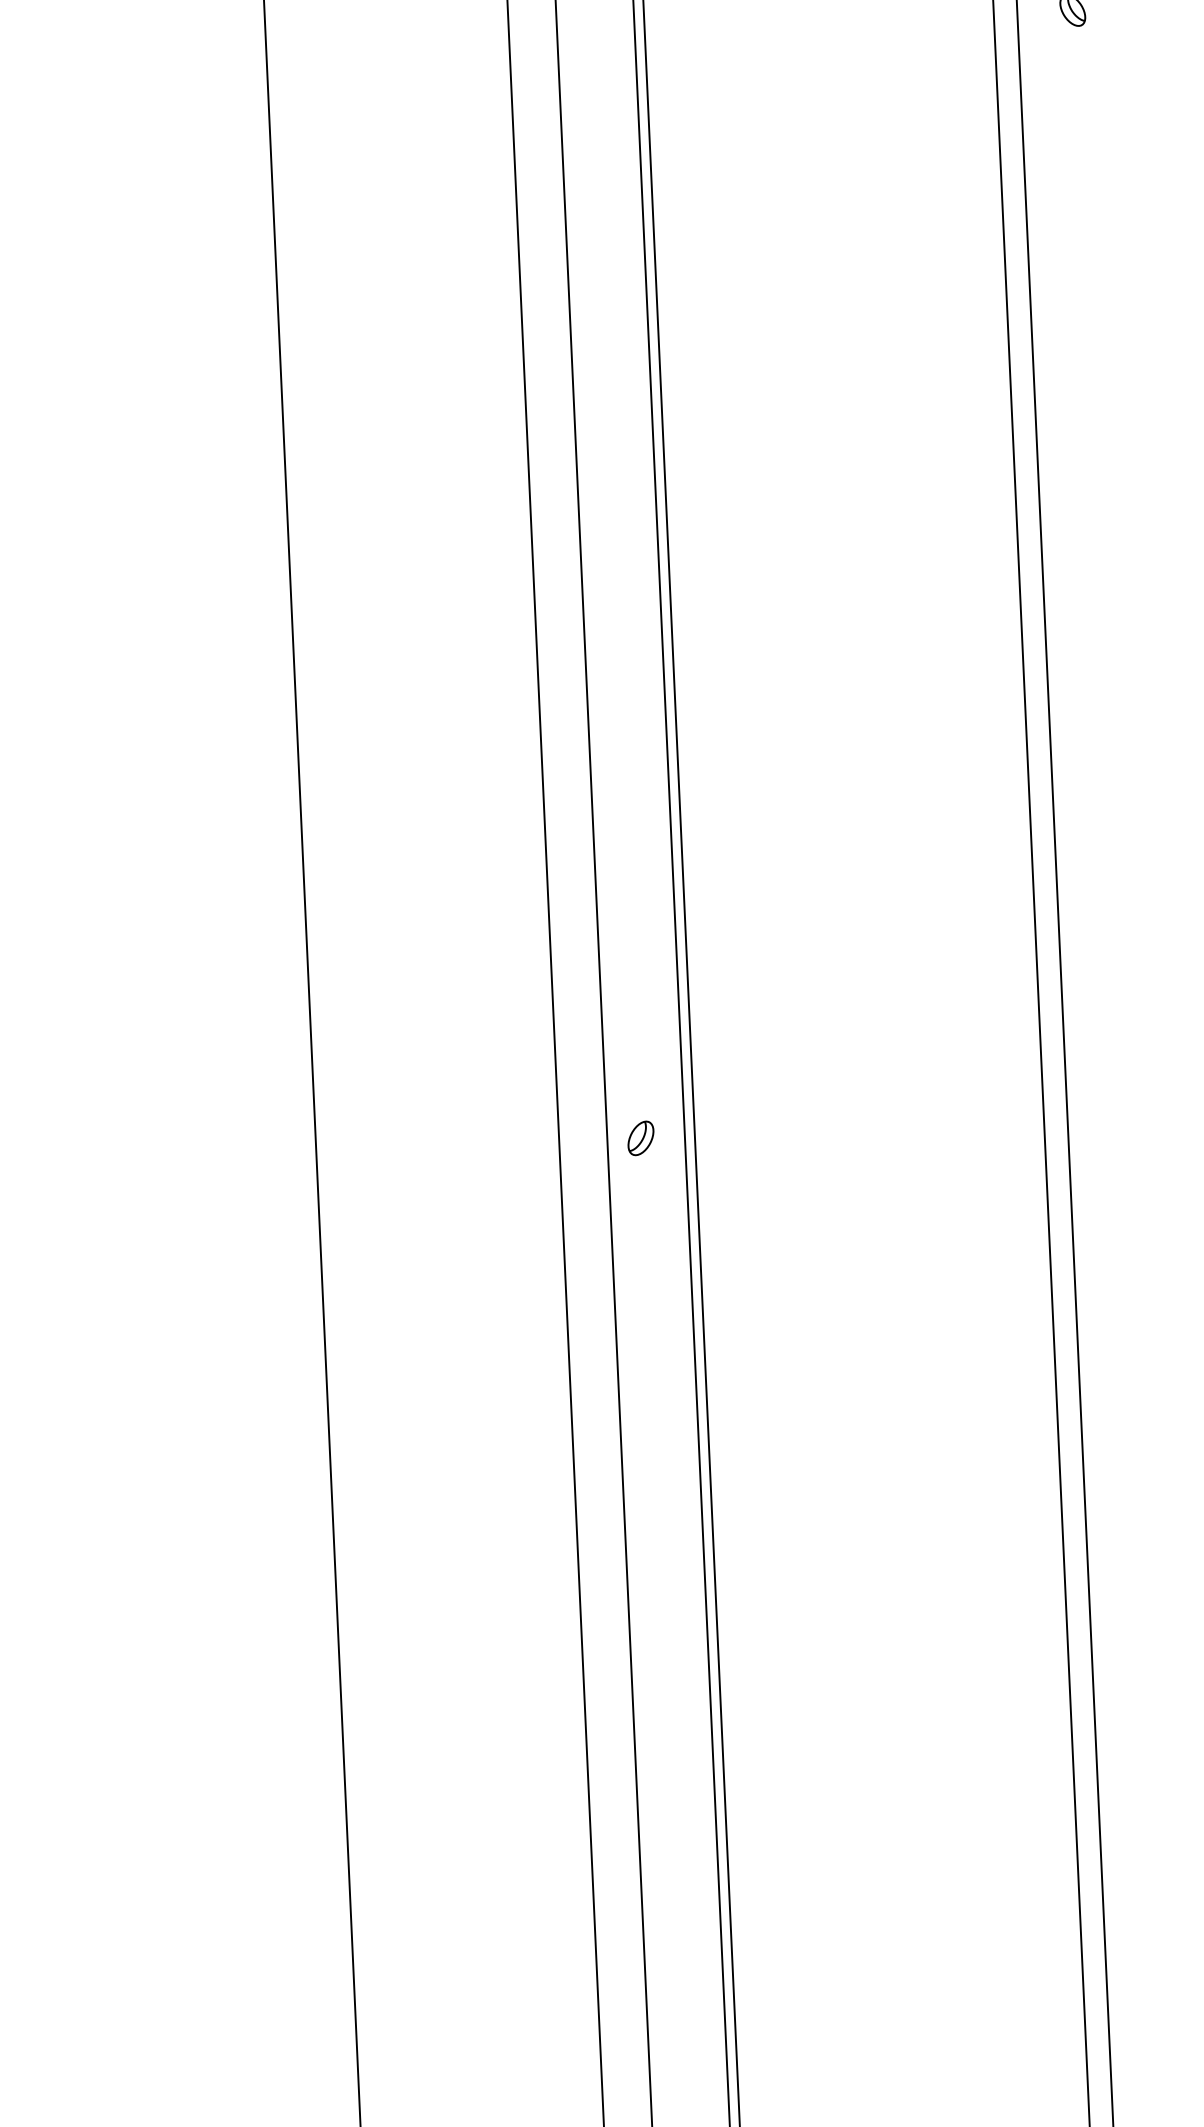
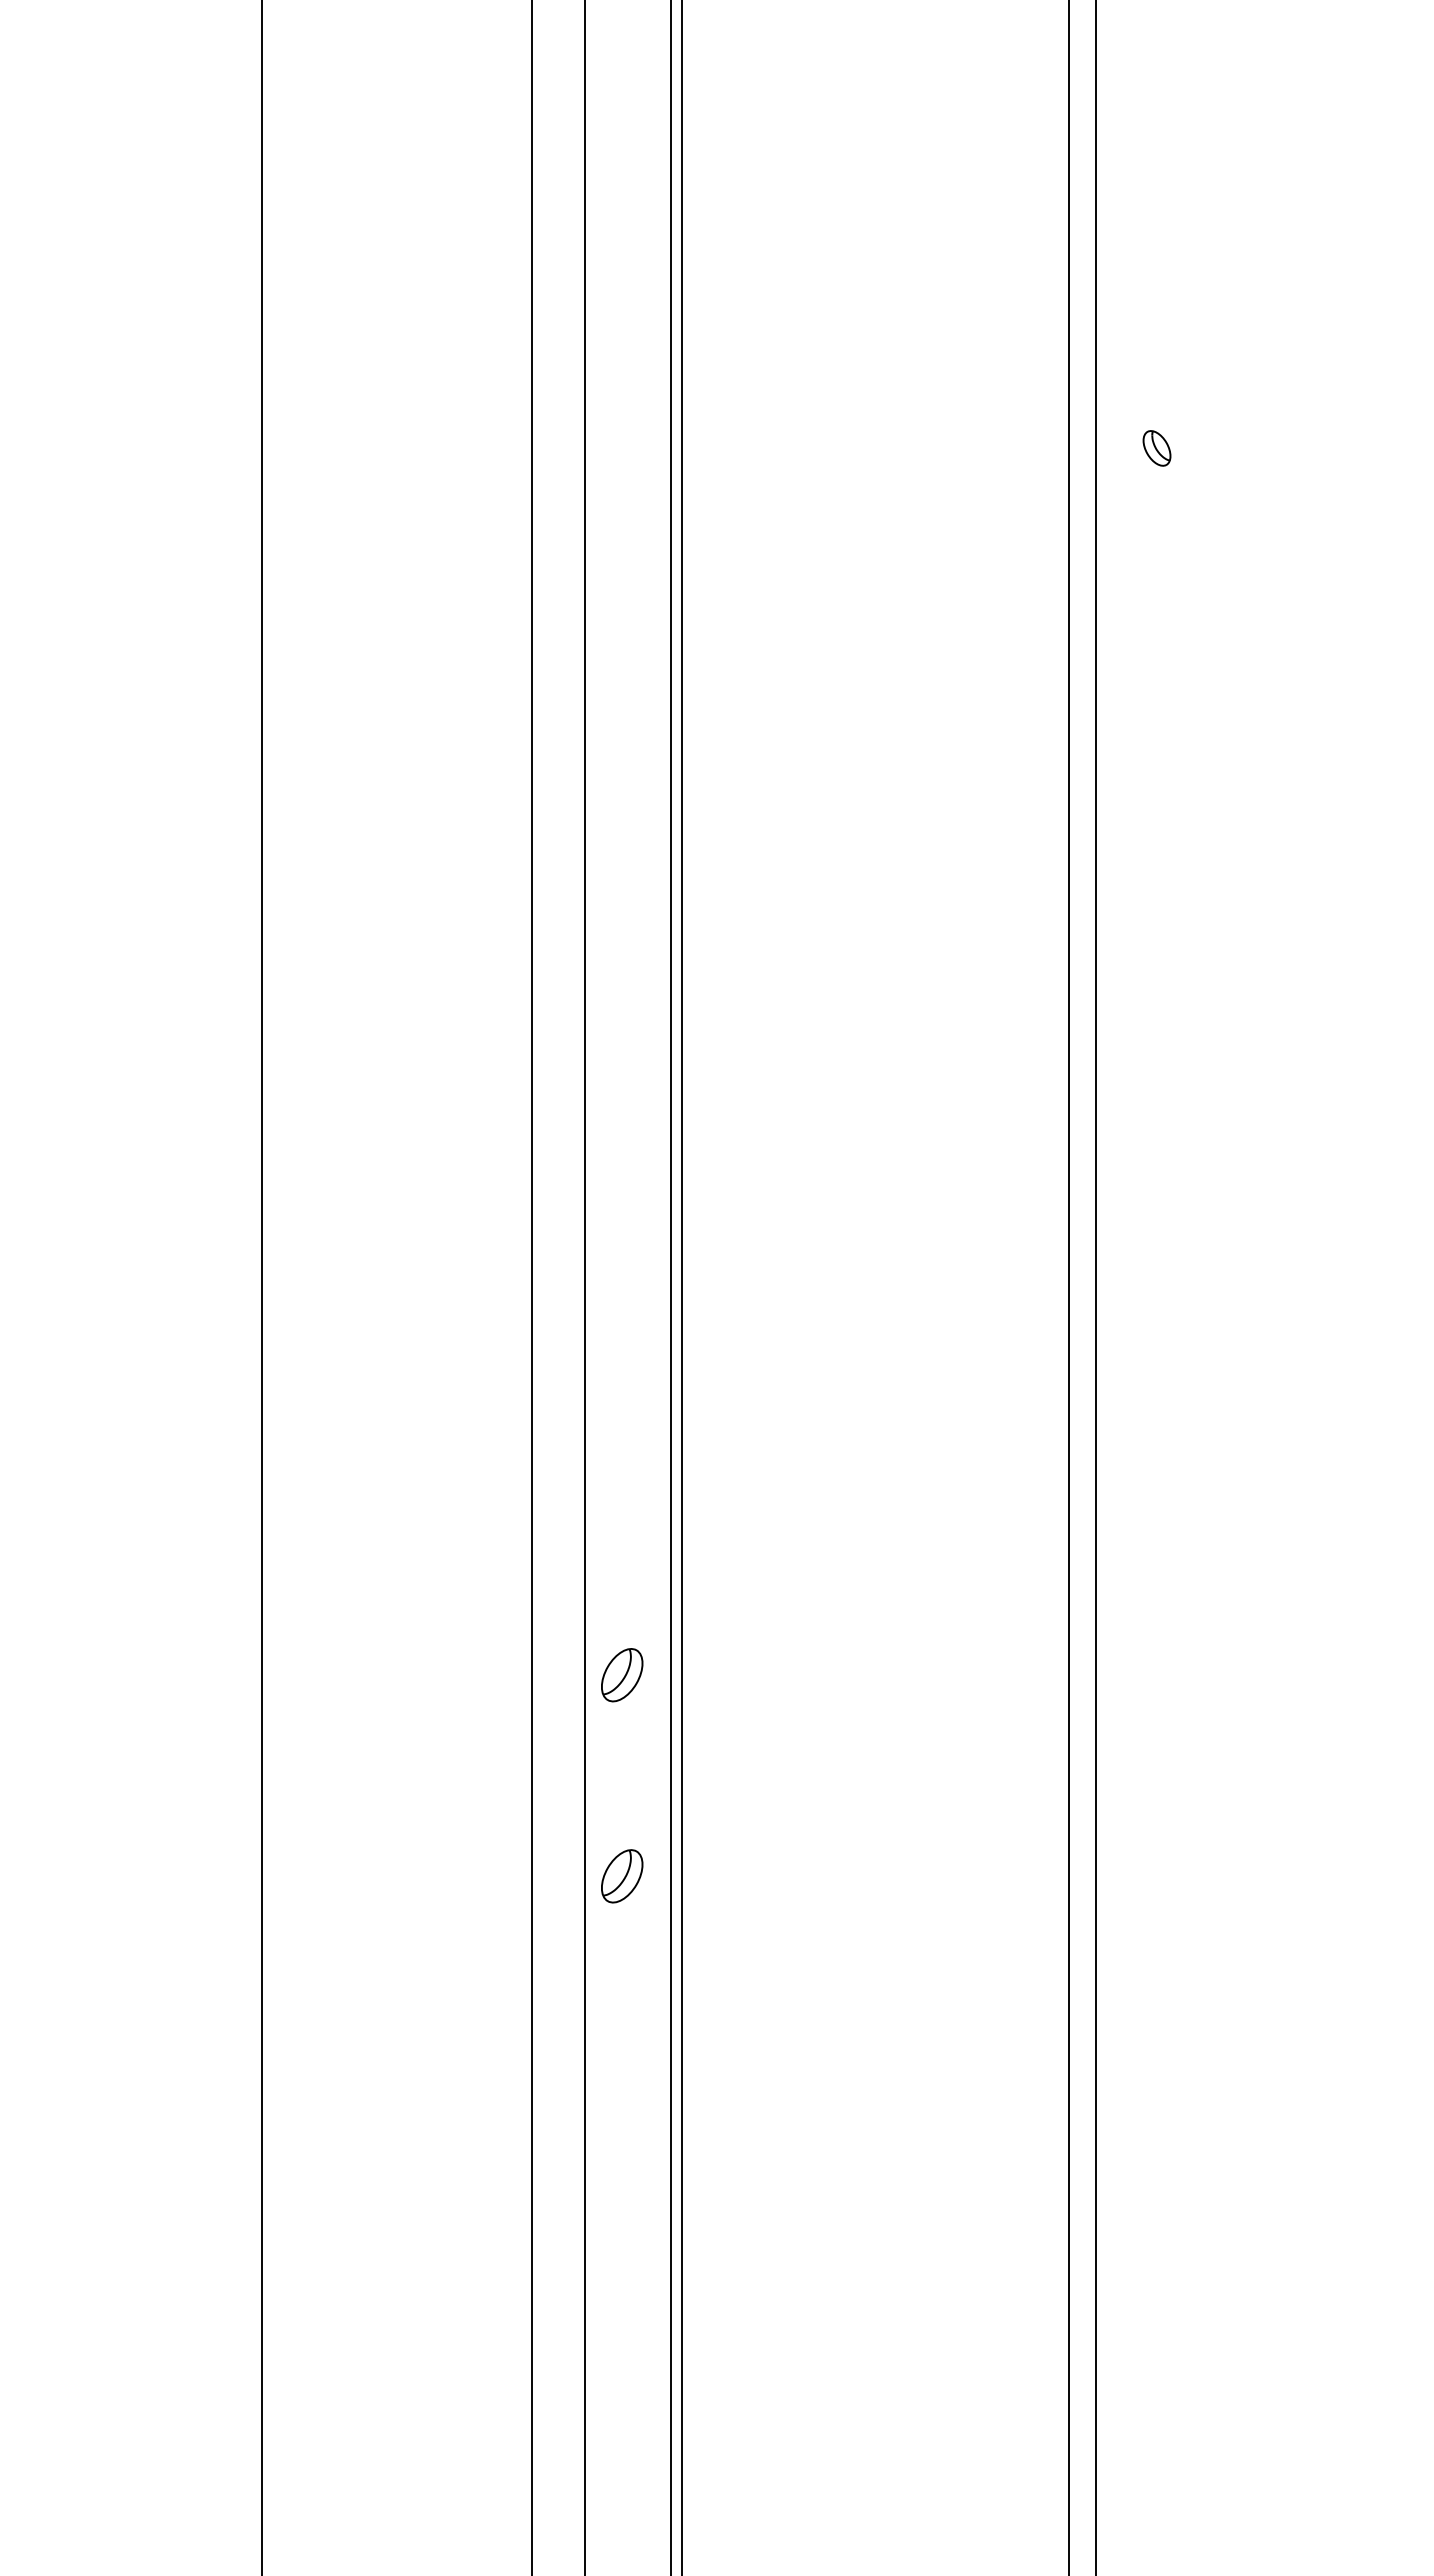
part: (641, 1138) -> (622, 1675), size x1.43
part: (649, 1319) -> (622, 1876), added

